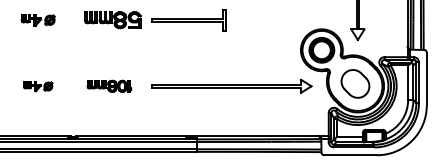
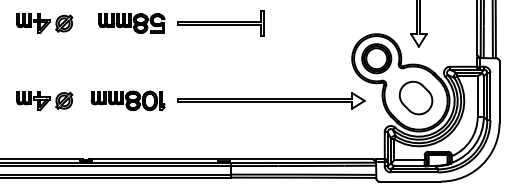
part: (38, 20) -> (44, 23), size x1.43
part: (108, 85) -> (127, 100), size x1.43
part: (38, 86) -> (44, 101), size x1.67

